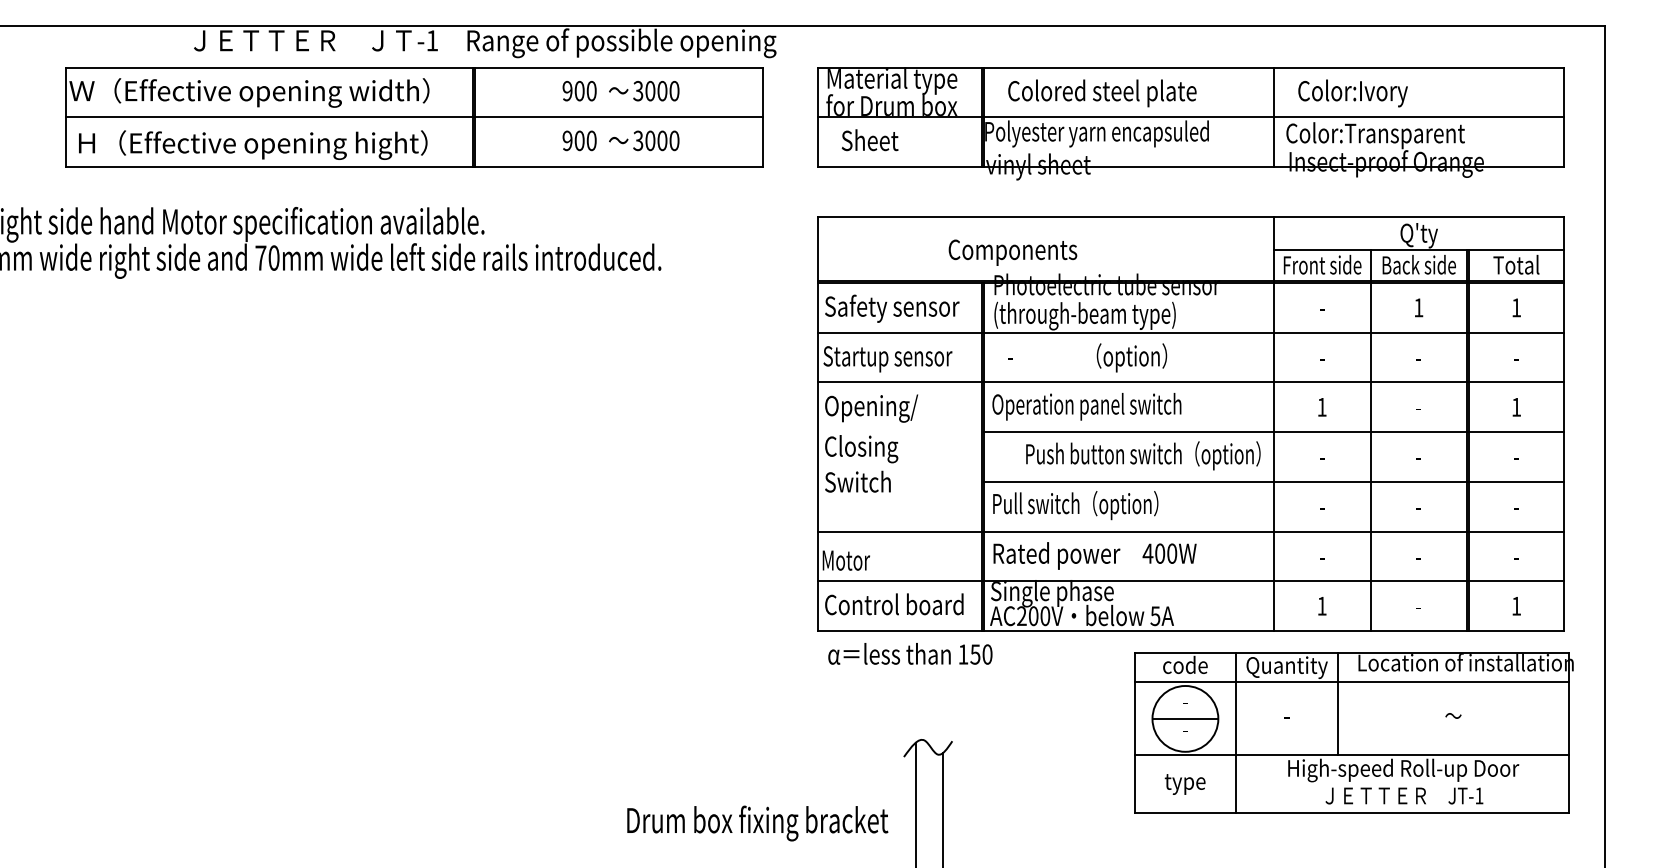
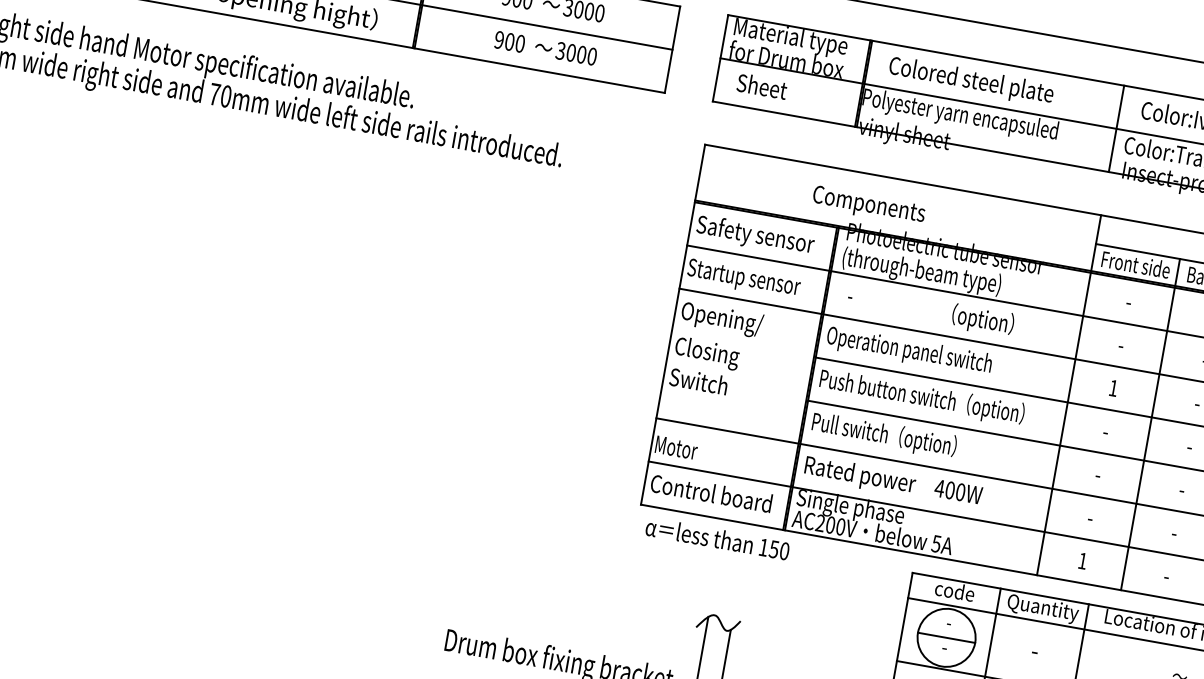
text: (1131, 357) -> (982, 320), moved
text: (1143, 455) -> (922, 397), moved

